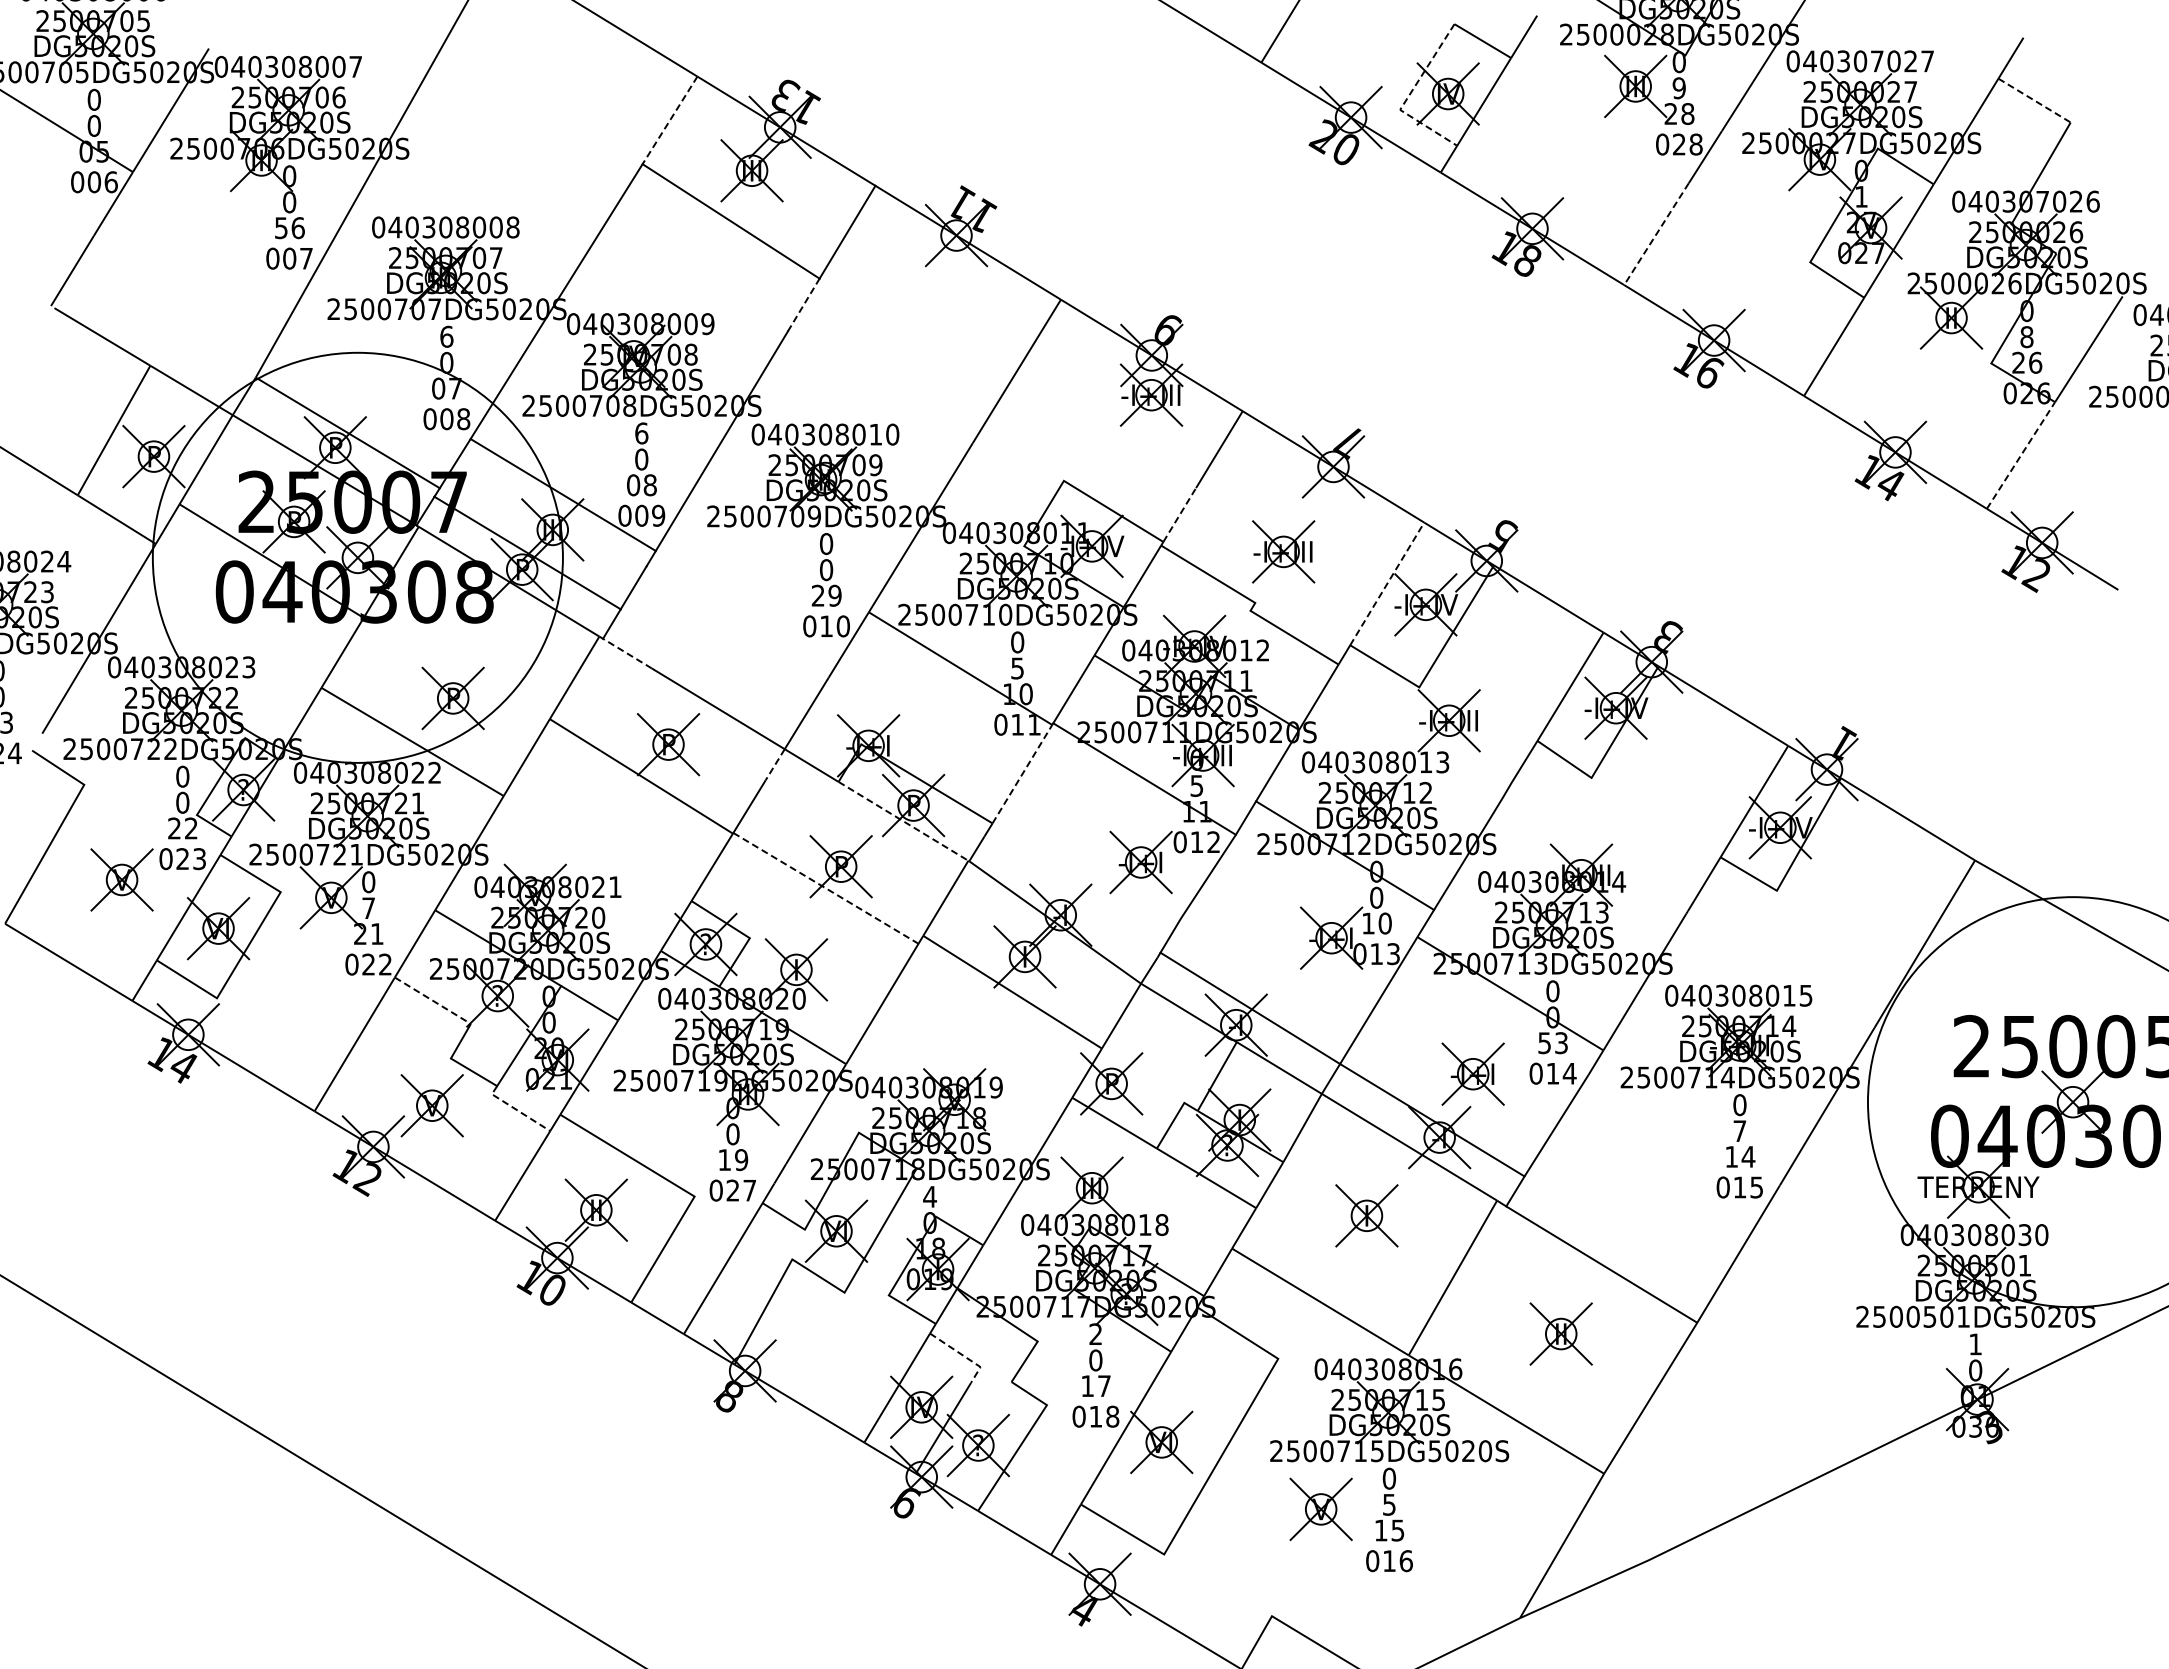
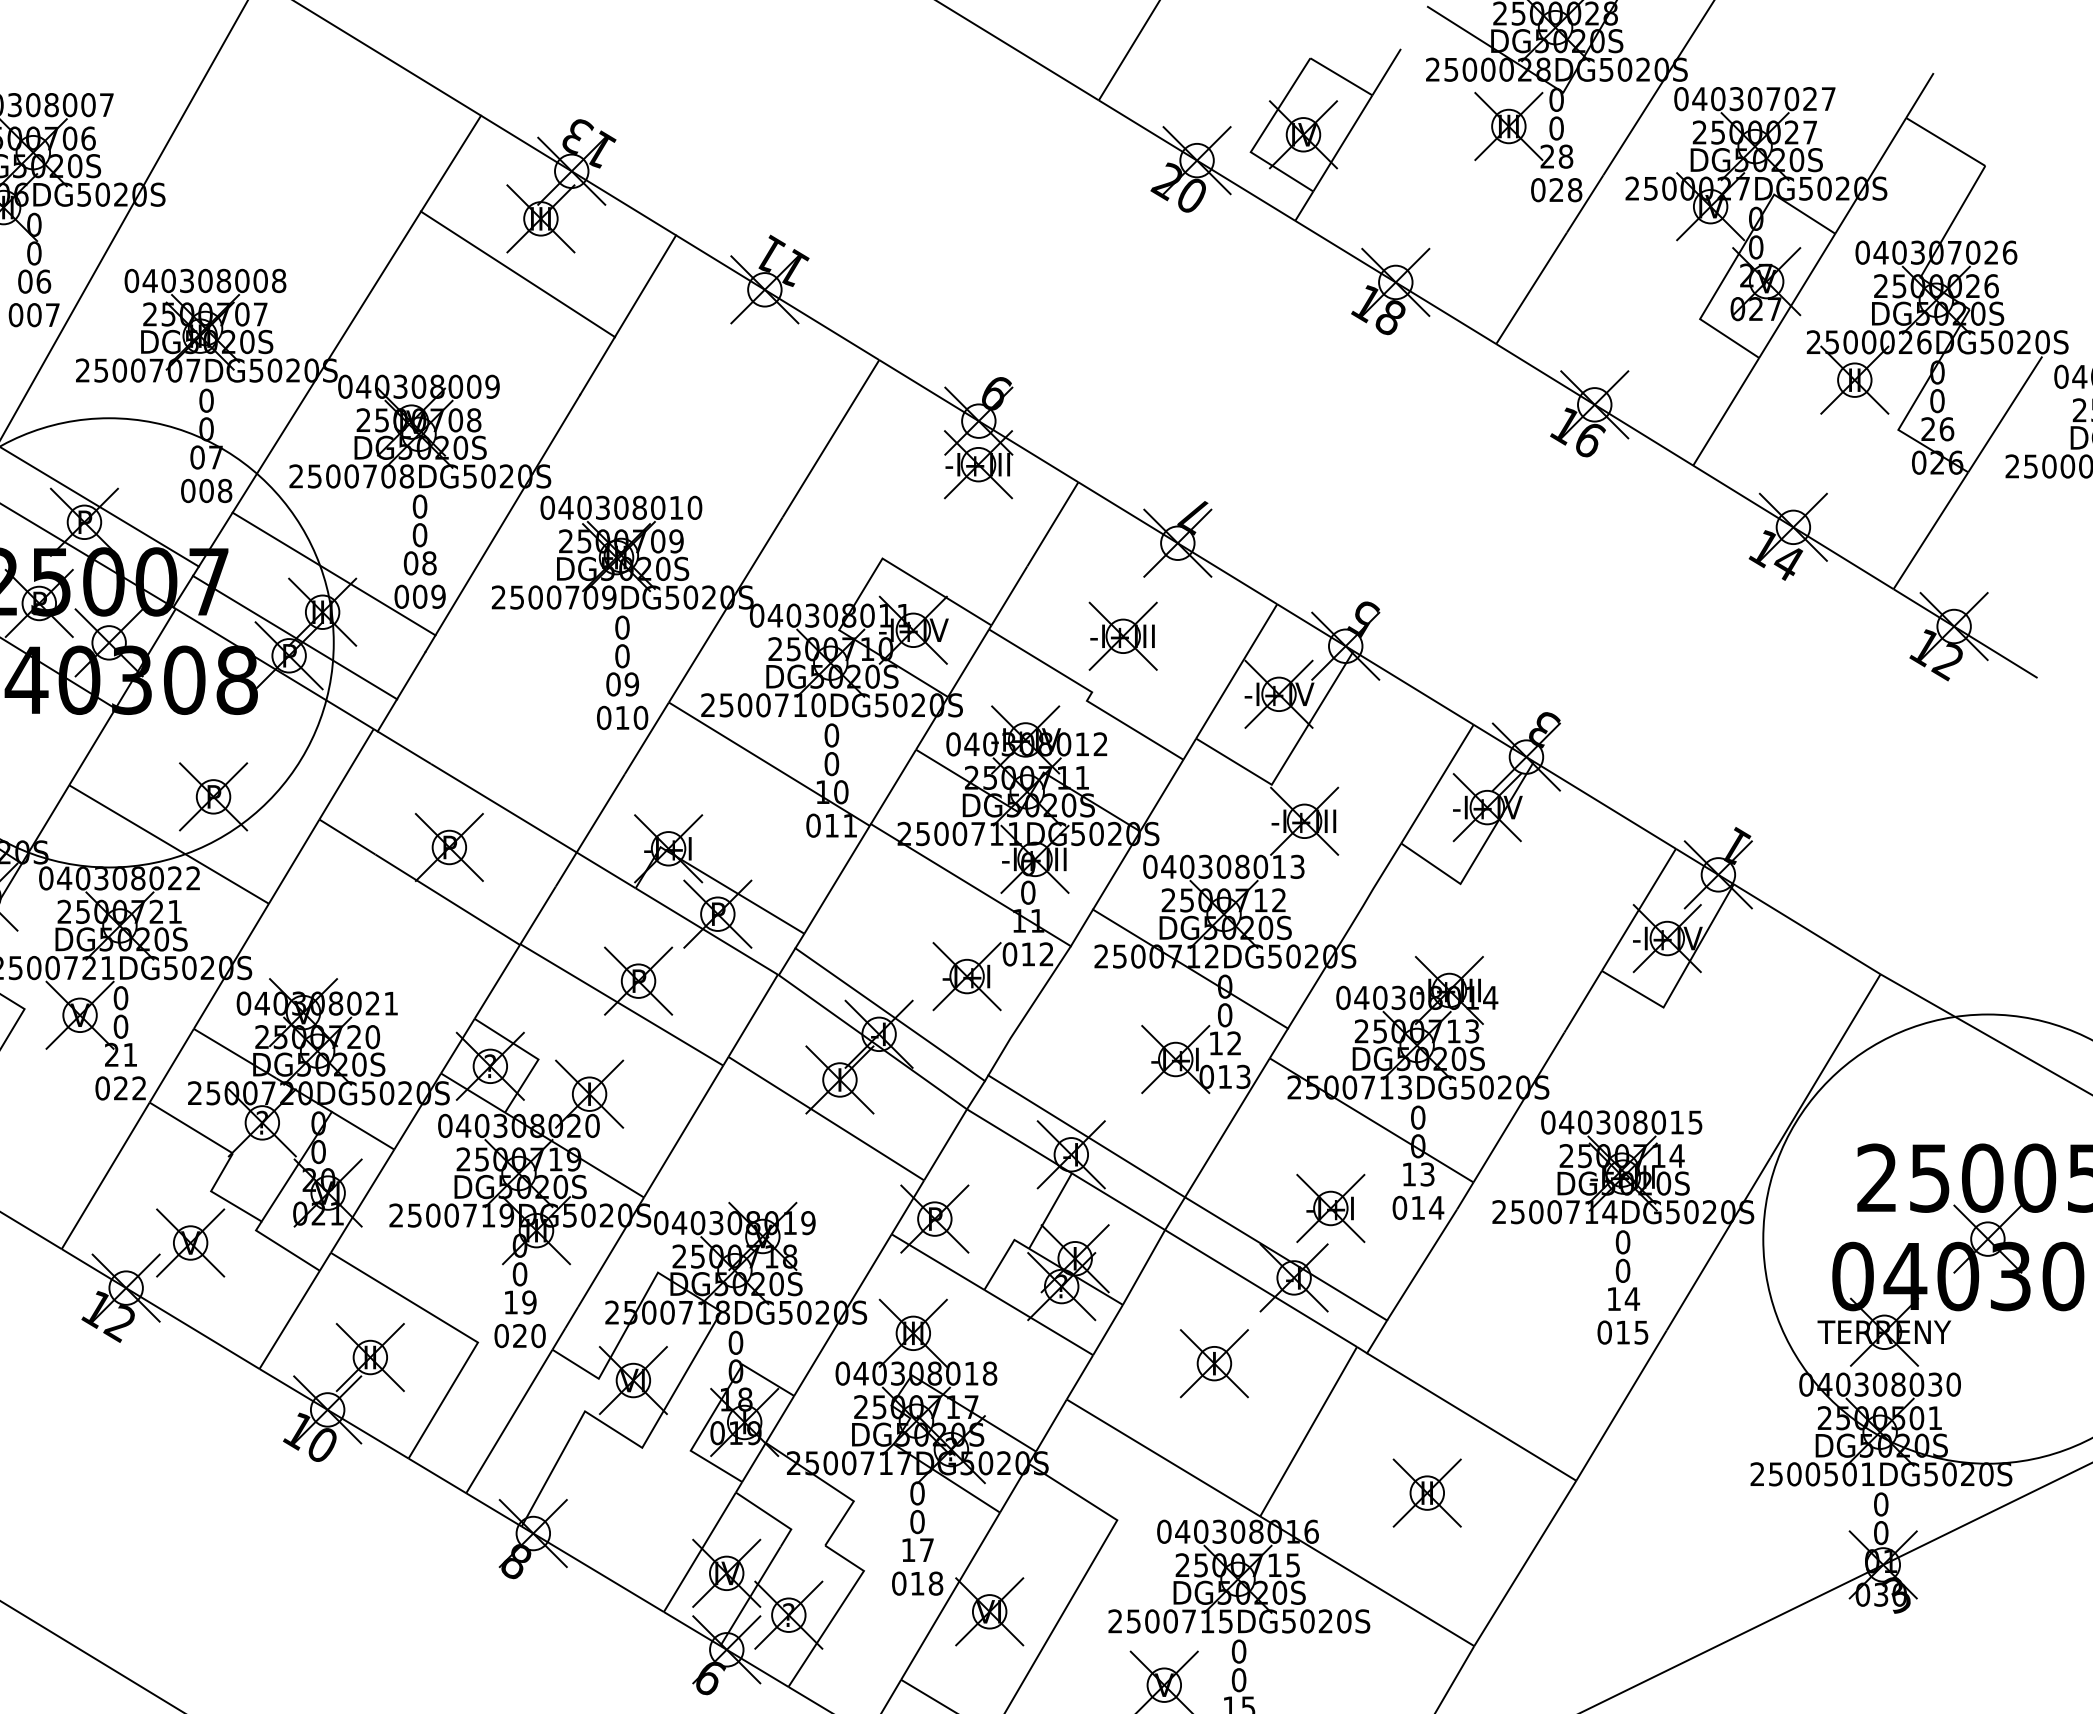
text: (1678, 88) -> (1555, 128), 9 -> 0
line: (1408, 96) -> (1259, 137), dashed -> solid
line: (2035, 100) -> (1946, 141), dashed -> solid
line: (670, 120) -> (451, 163), dashed -> solid
text: (1861, 196) -> (1756, 247), 1 -> 0
text: (280, 228) -> (24, 282), 56 -> 06
line: (1656, 234) -> (1531, 288), dashed -> solid
line: (803, 305) -> (597, 366), dashed -> solid
text: (446, 336) -> (206, 400), 6 -> 0
text: (2026, 336) -> (1936, 400), 8 -> 0
text: (641, 433) -> (419, 506), 6 -> 0
line: (2021, 455) -> (1931, 530), dashed -> solid
line: (1179, 515) -> (1009, 596), dashed -> solid
line: (1387, 583) -> (1236, 670), dashed -> solid
text: (817, 595) -> (612, 684), 29 -> 09
line: (627, 653) -> (404, 747), dashed -> solid
text: (1017, 668) -> (831, 764), 5 -> 0
line: (774, 765) -> (565, 870), dashed -> solid
line: (1022, 774) -> (837, 880), dashed -> solid
text: (1196, 785) -> (1027, 892), 5 -> 0
line: (903, 821) -> (706, 931), dashed -> solid
line: (825, 888) -> (621, 1005), dashed -> solid
line: (1070, 896) -> (889, 1013), added
text: (368, 908) -> (120, 1026), 7 -> 0
text: (1384, 923) -> (1233, 1043), 10 -> 12
line: (432, 1000) -> (190, 1127), dashed -> solid
text: (1544, 1043) -> (1408, 1174), 53 -> 13
line: (516, 1109) -> (282, 1247), dashed -> solid
text: (1739, 1131) -> (1622, 1271), 7 -> 0
text: (749, 1190) -> (538, 1335), 027 -> 020
text: (929, 1196) -> (735, 1342), 4 -> 0
text: (1095, 1334) -> (917, 1493), 2 -> 0
text: (1975, 1344) -> (1881, 1504), 1 -> 0
line: (964, 1356) -> (773, 1517), dashed -> solid
text: (1389, 1504) -> (1239, 1679), 5 -> 0

